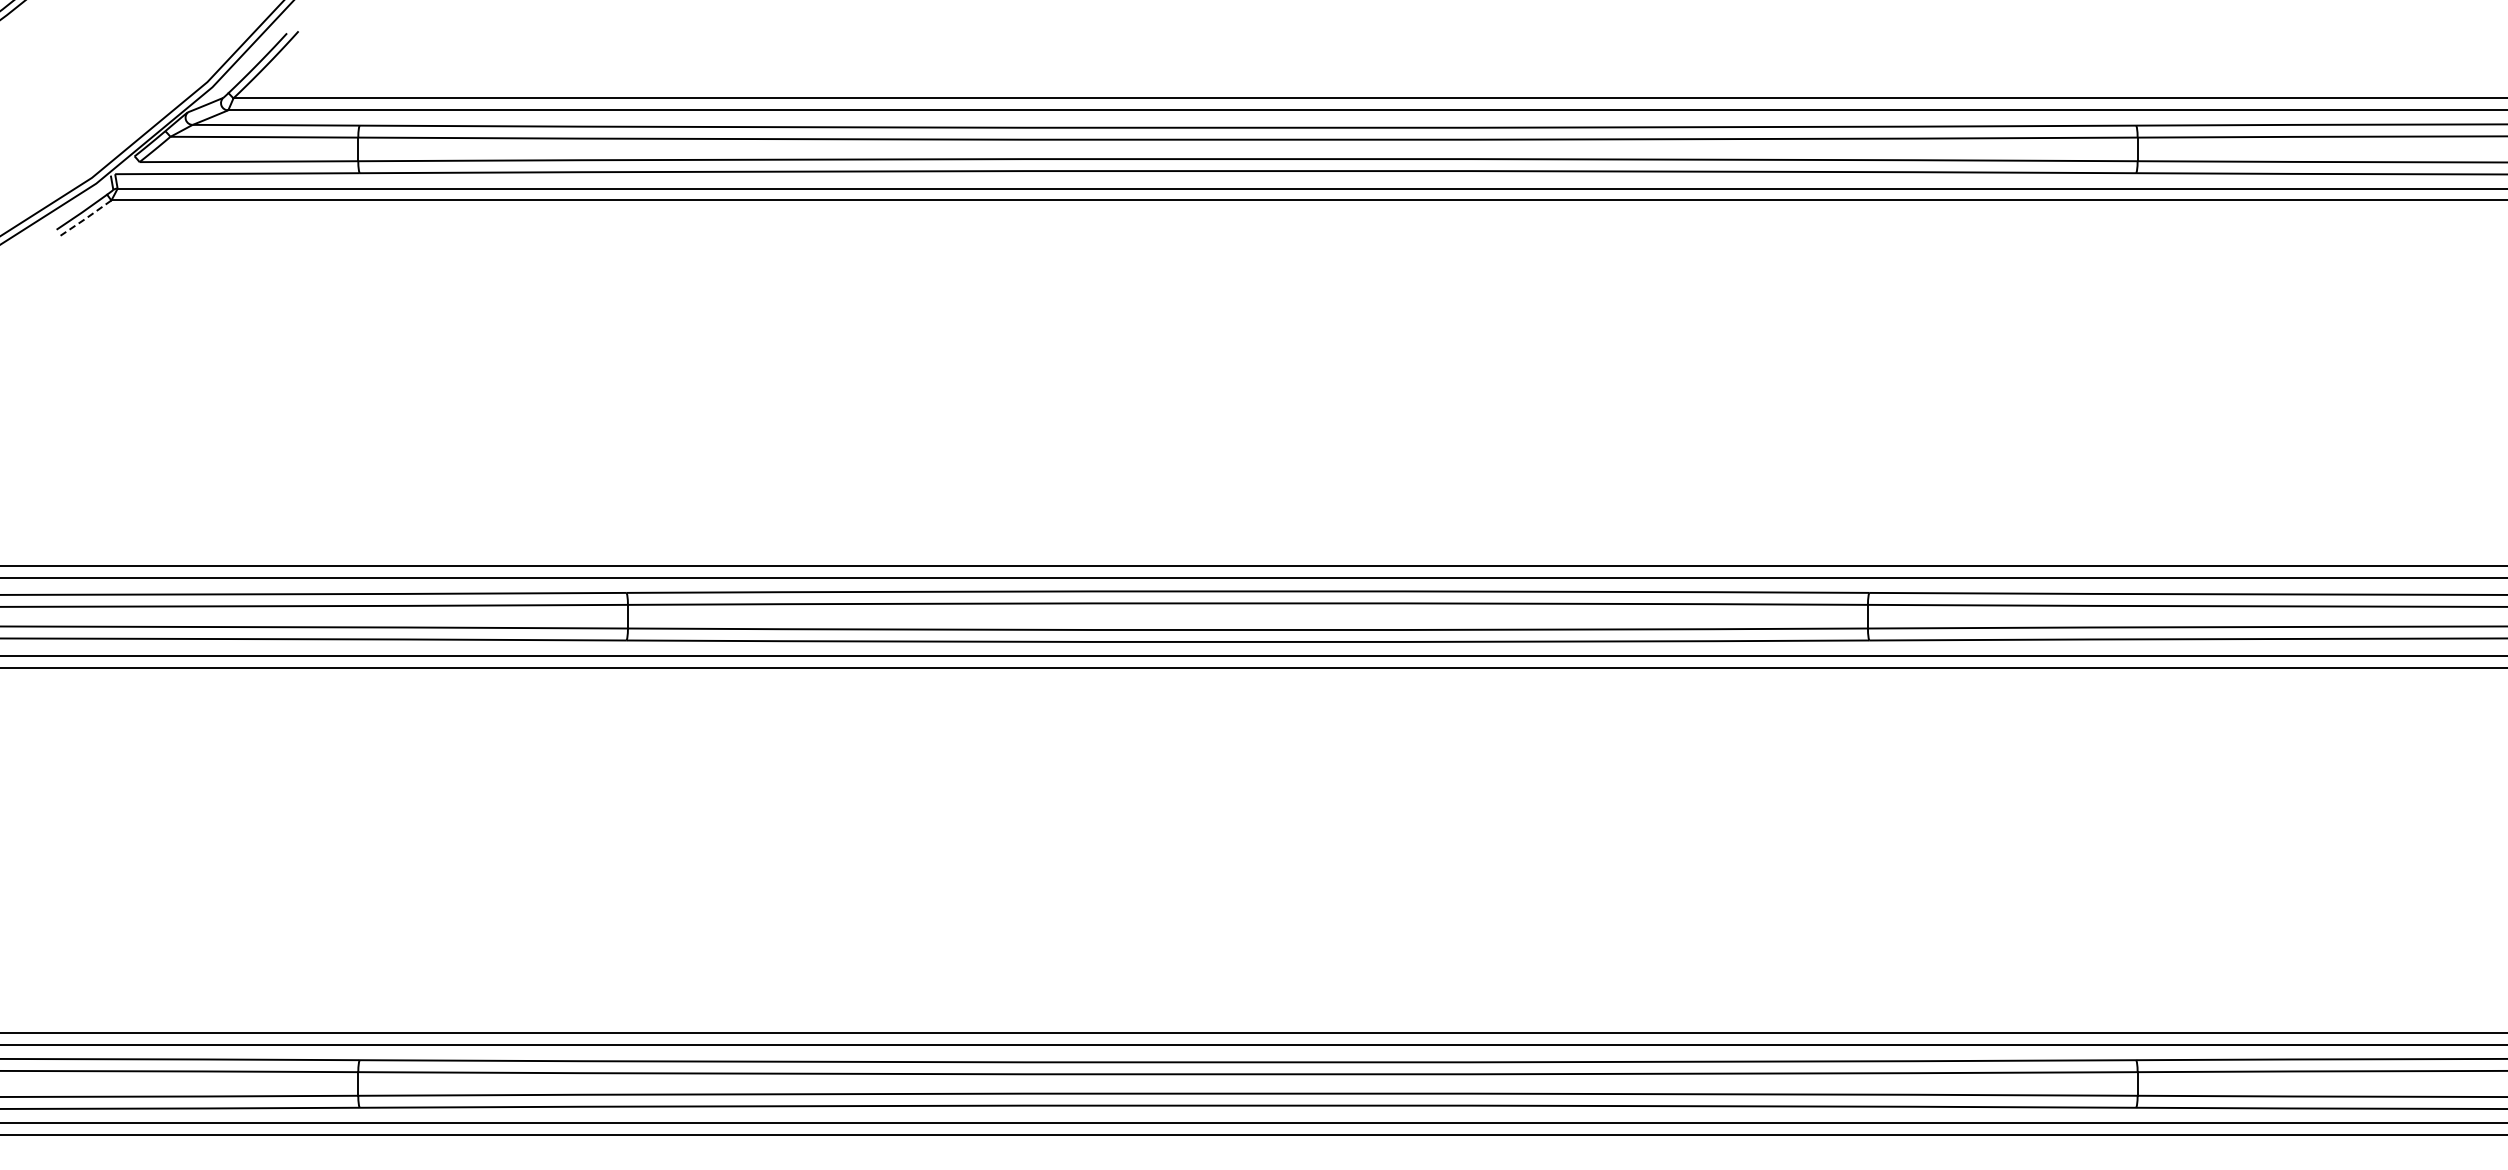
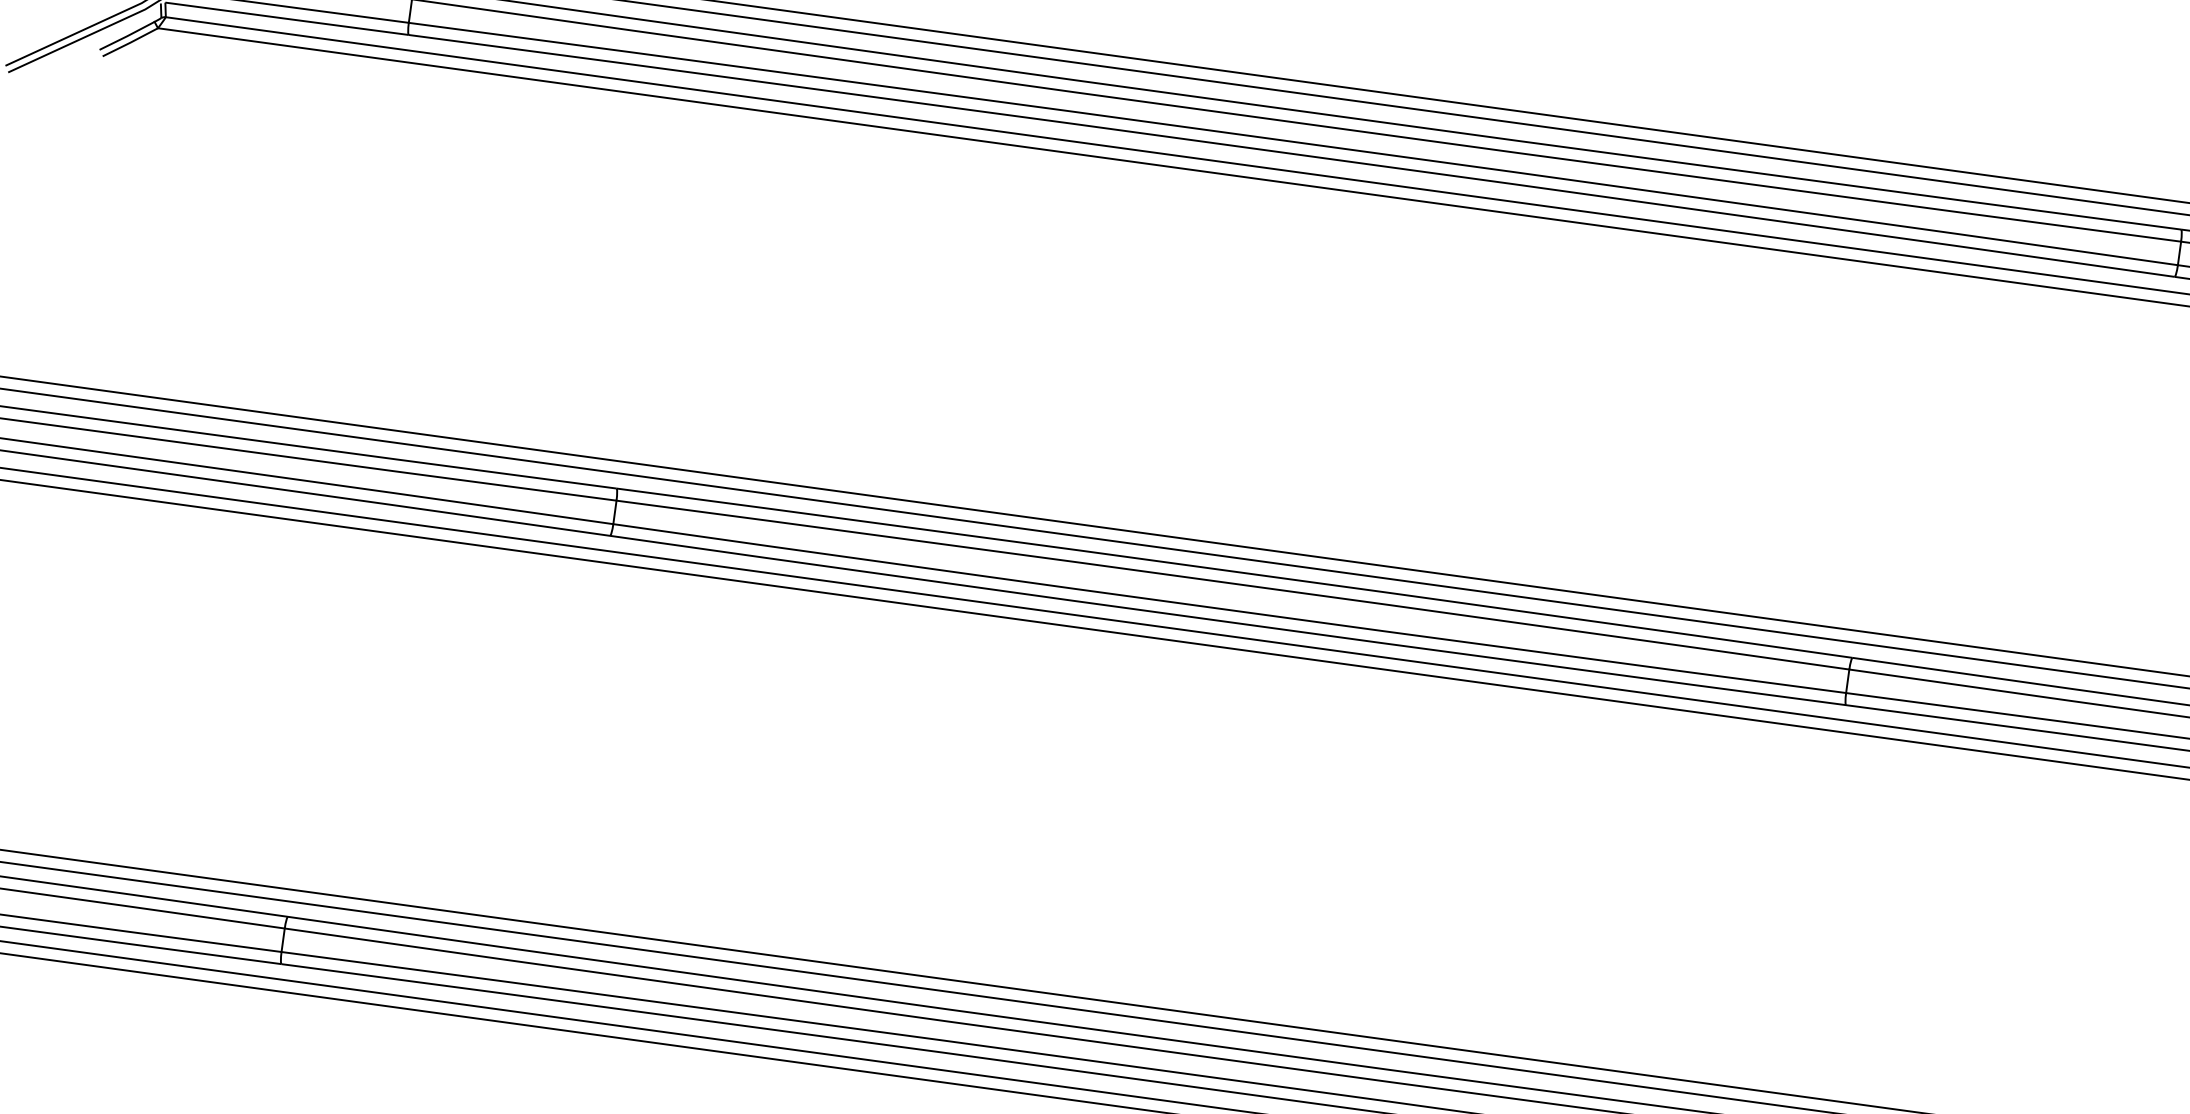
line: (86, 218) -> (130, 42), dashed -> solid

